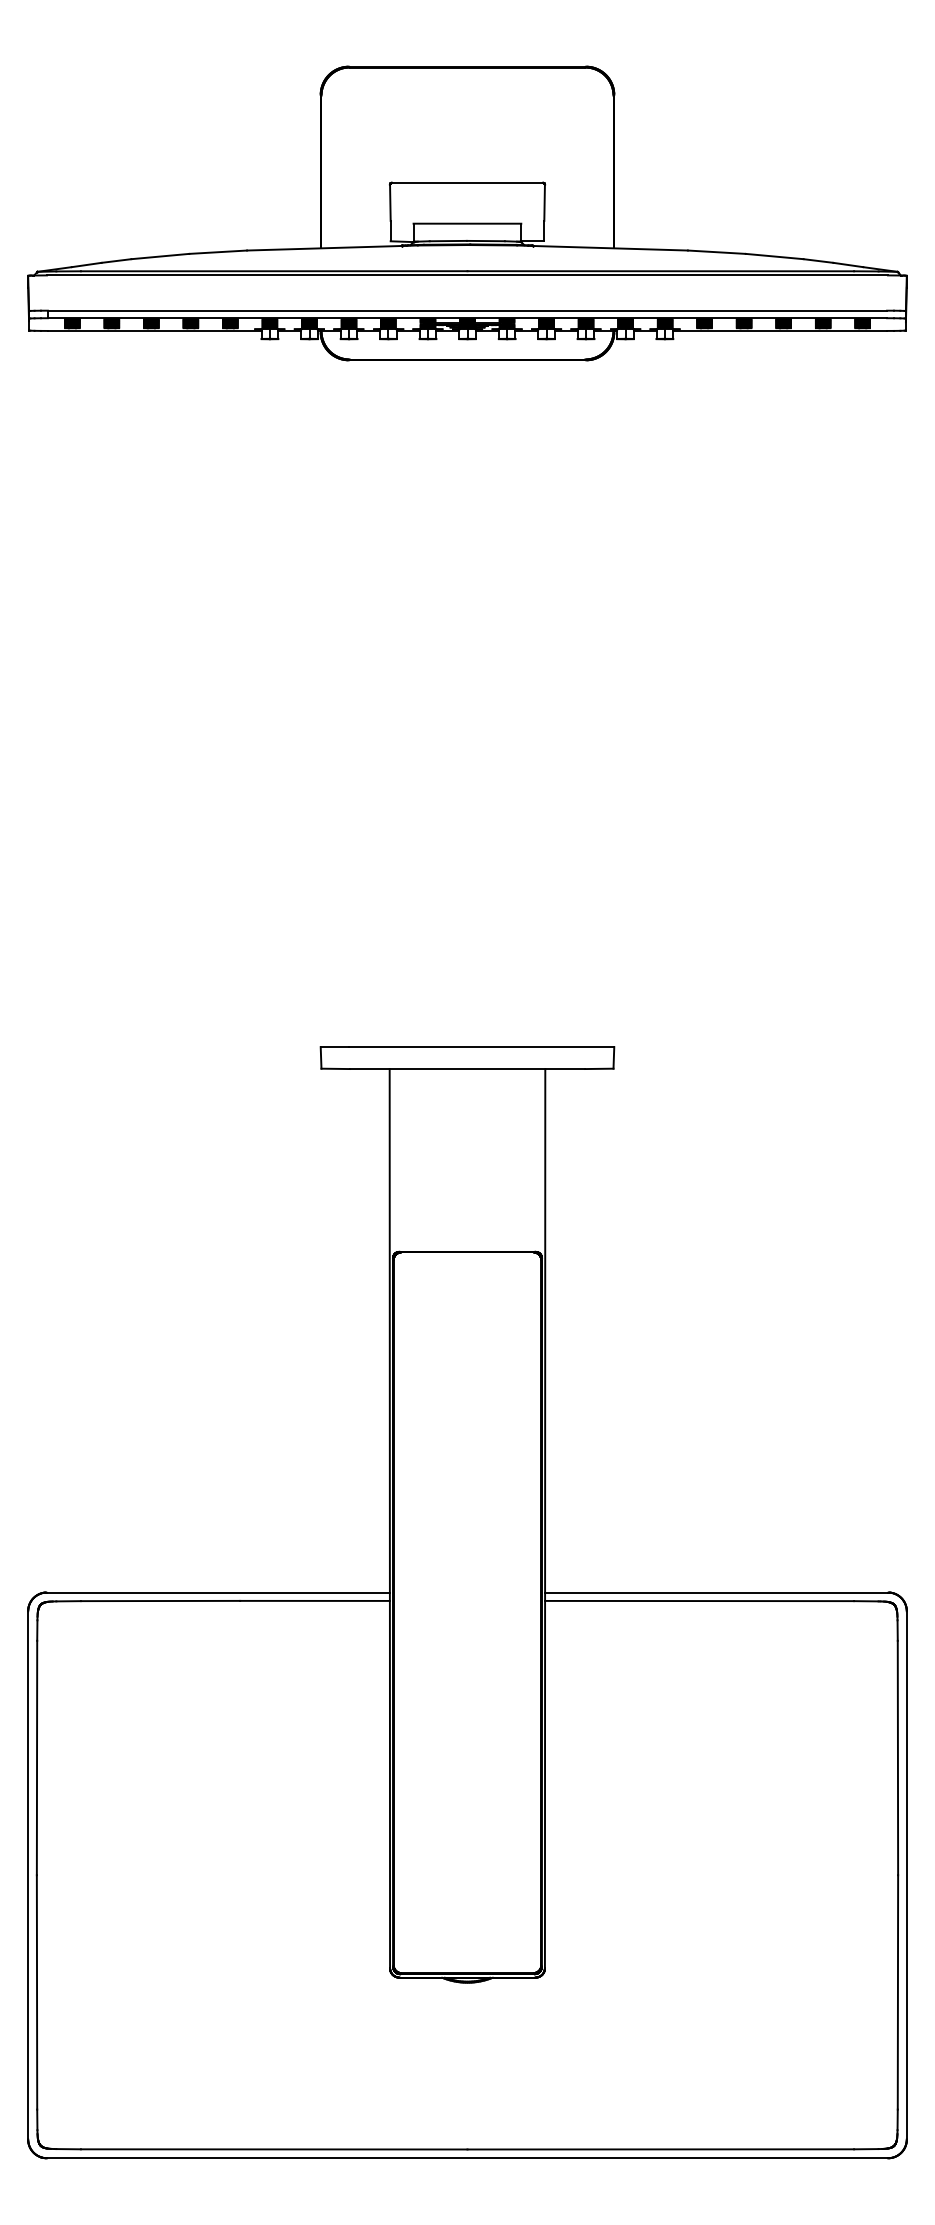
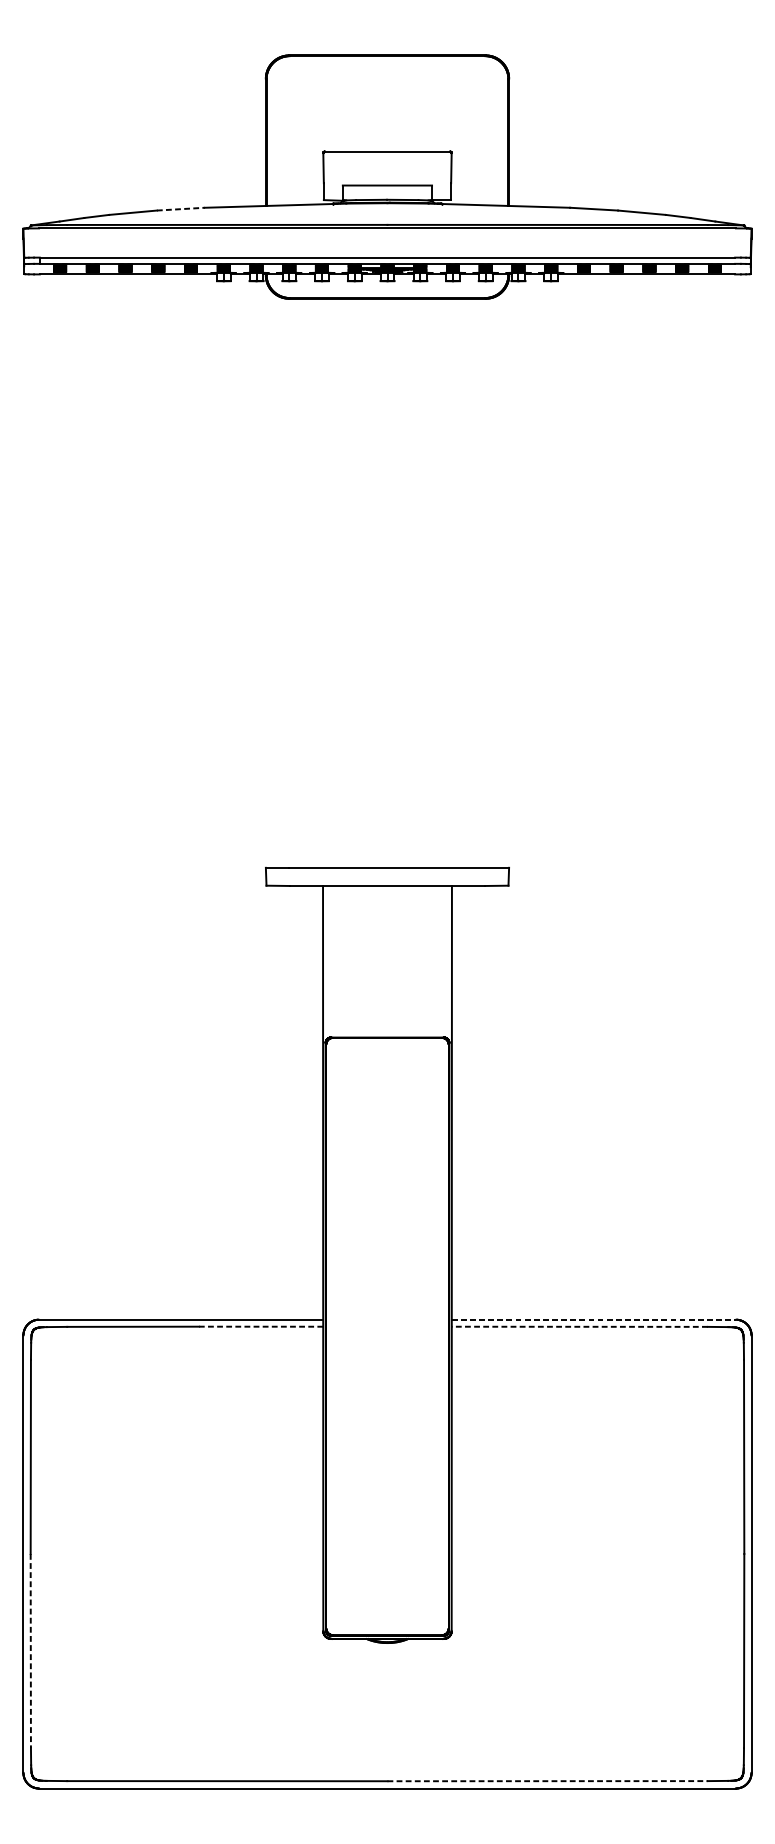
line: (218, 252) -> (181, 209), solid -> dashed
line: (717, 1592) -> (594, 1319), solid -> dashed
line: (315, 1600) -> (261, 1326), solid -> dashed
line: (699, 1601) -> (579, 1327), solid -> dashed
line: (37, 1992) -> (31, 1651), solid -> dashed
line: (661, 2149) -> (548, 1781), solid -> dashed

